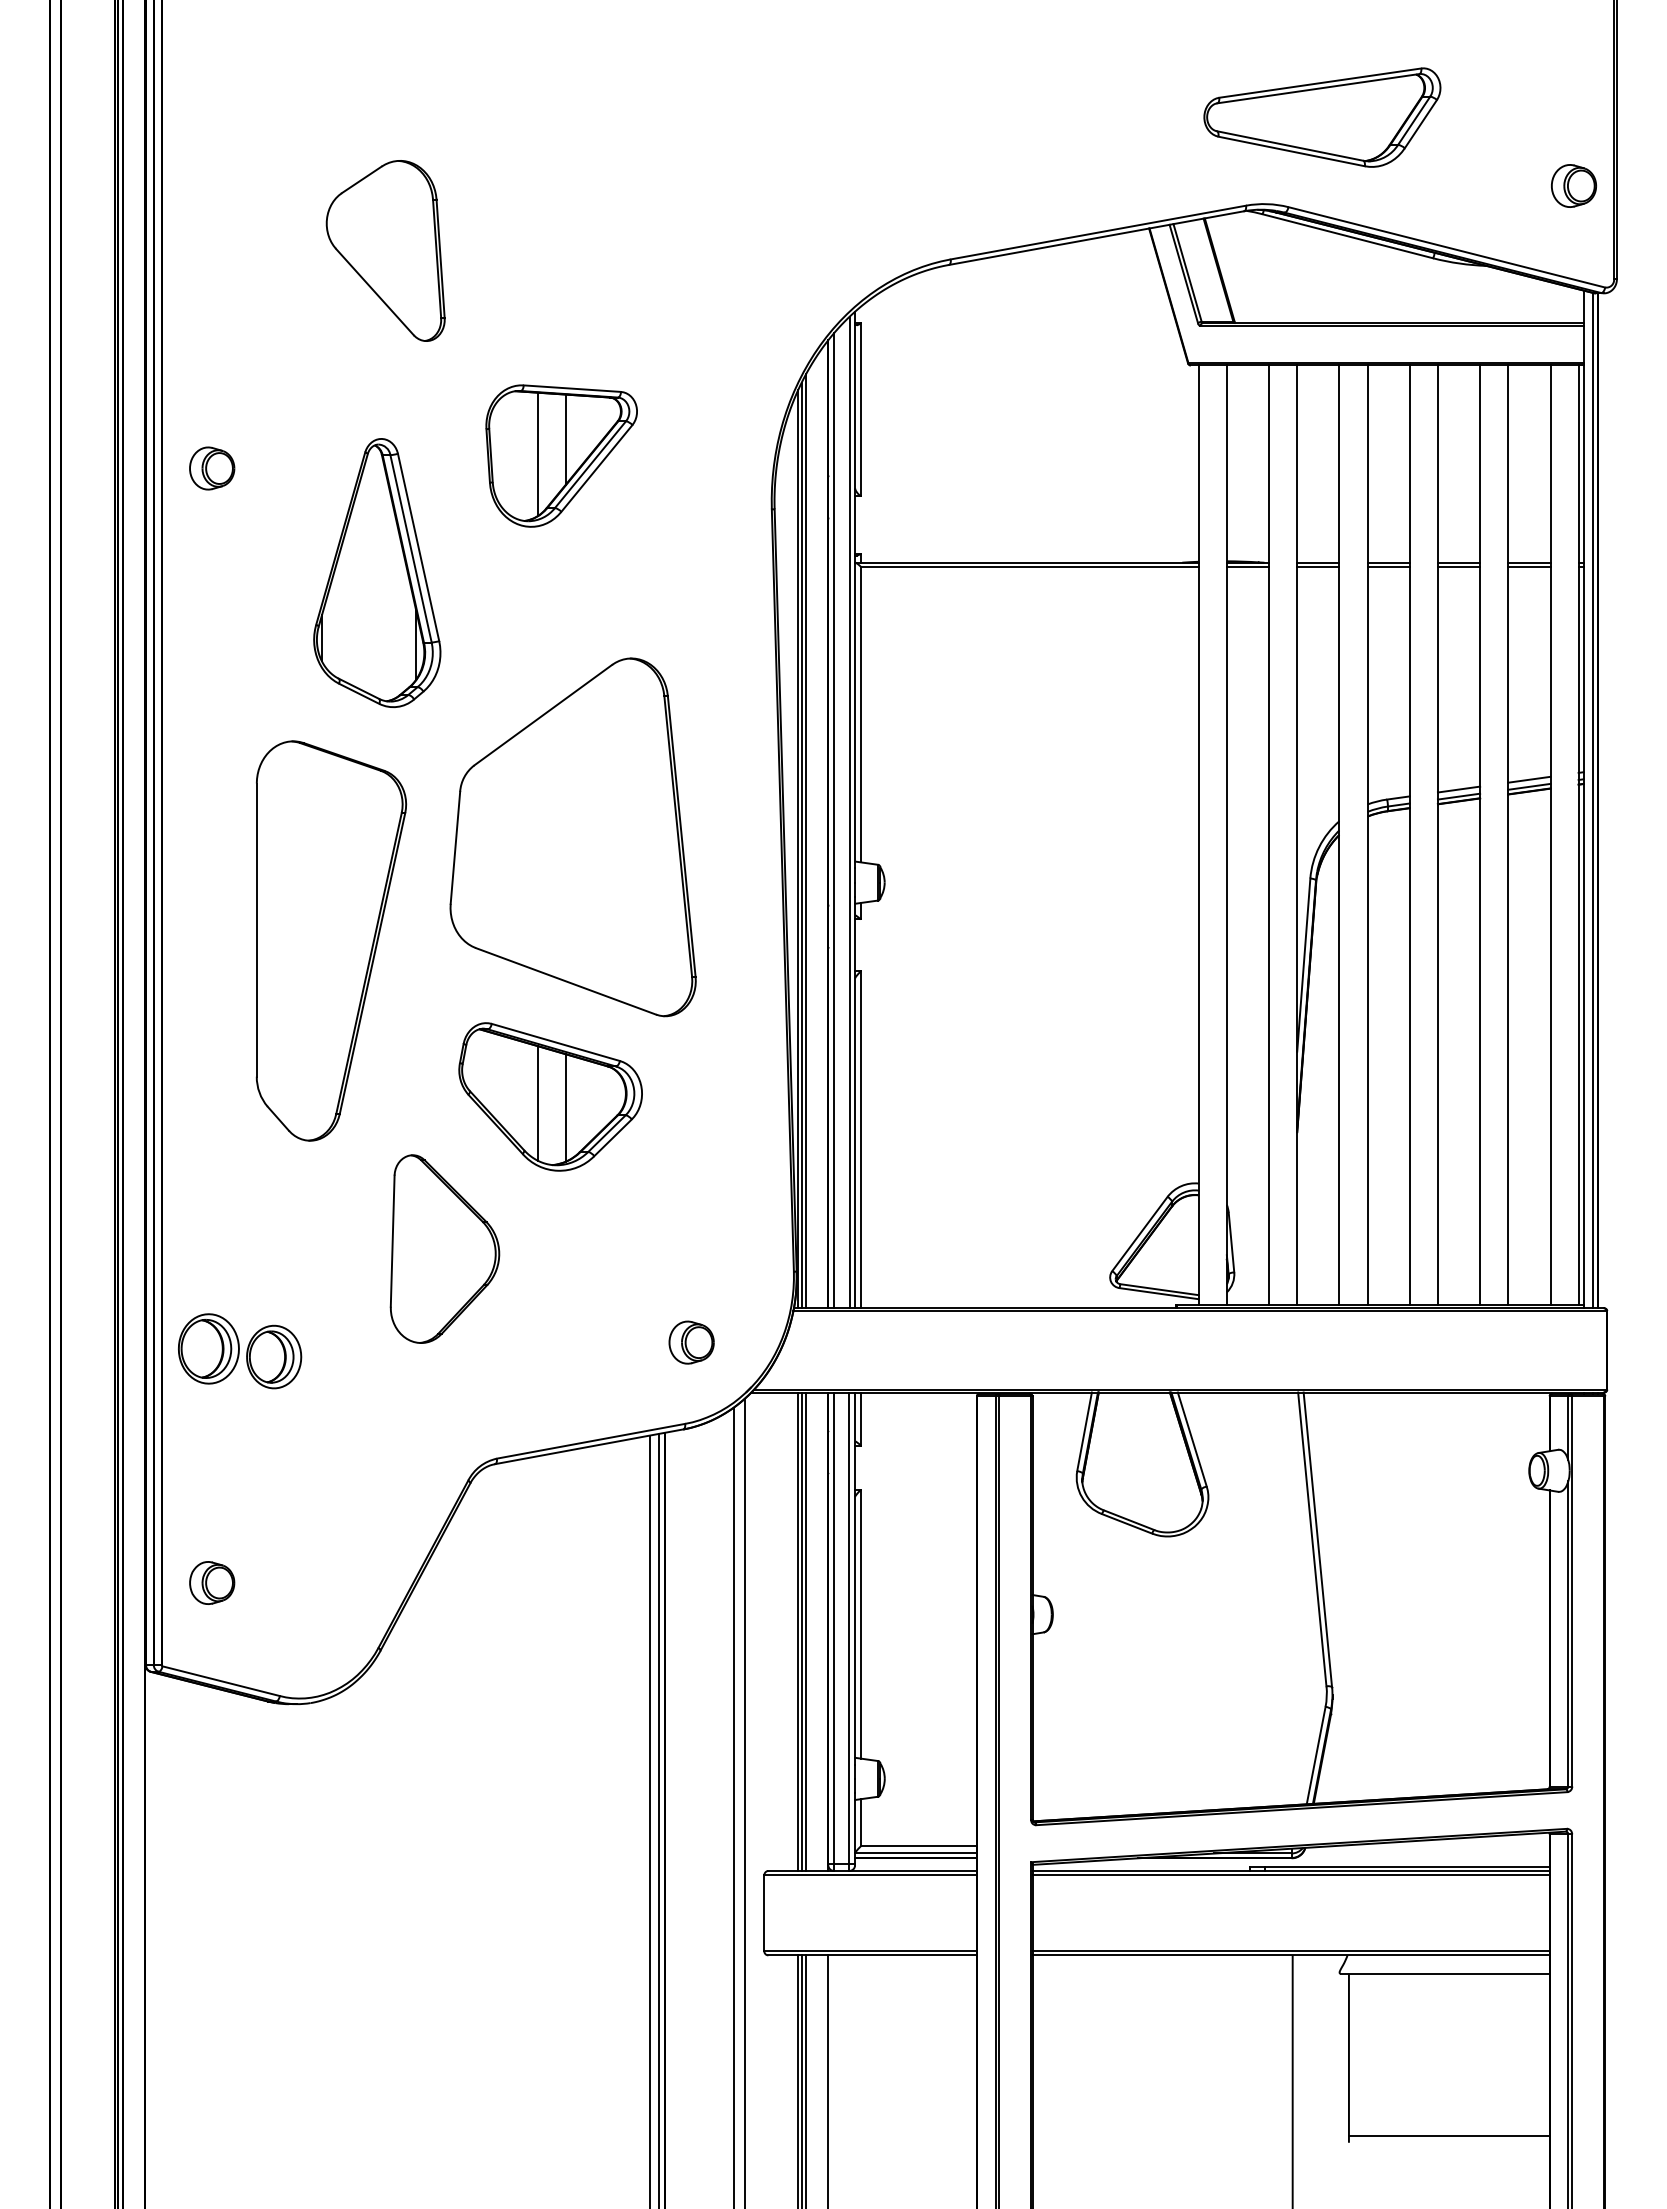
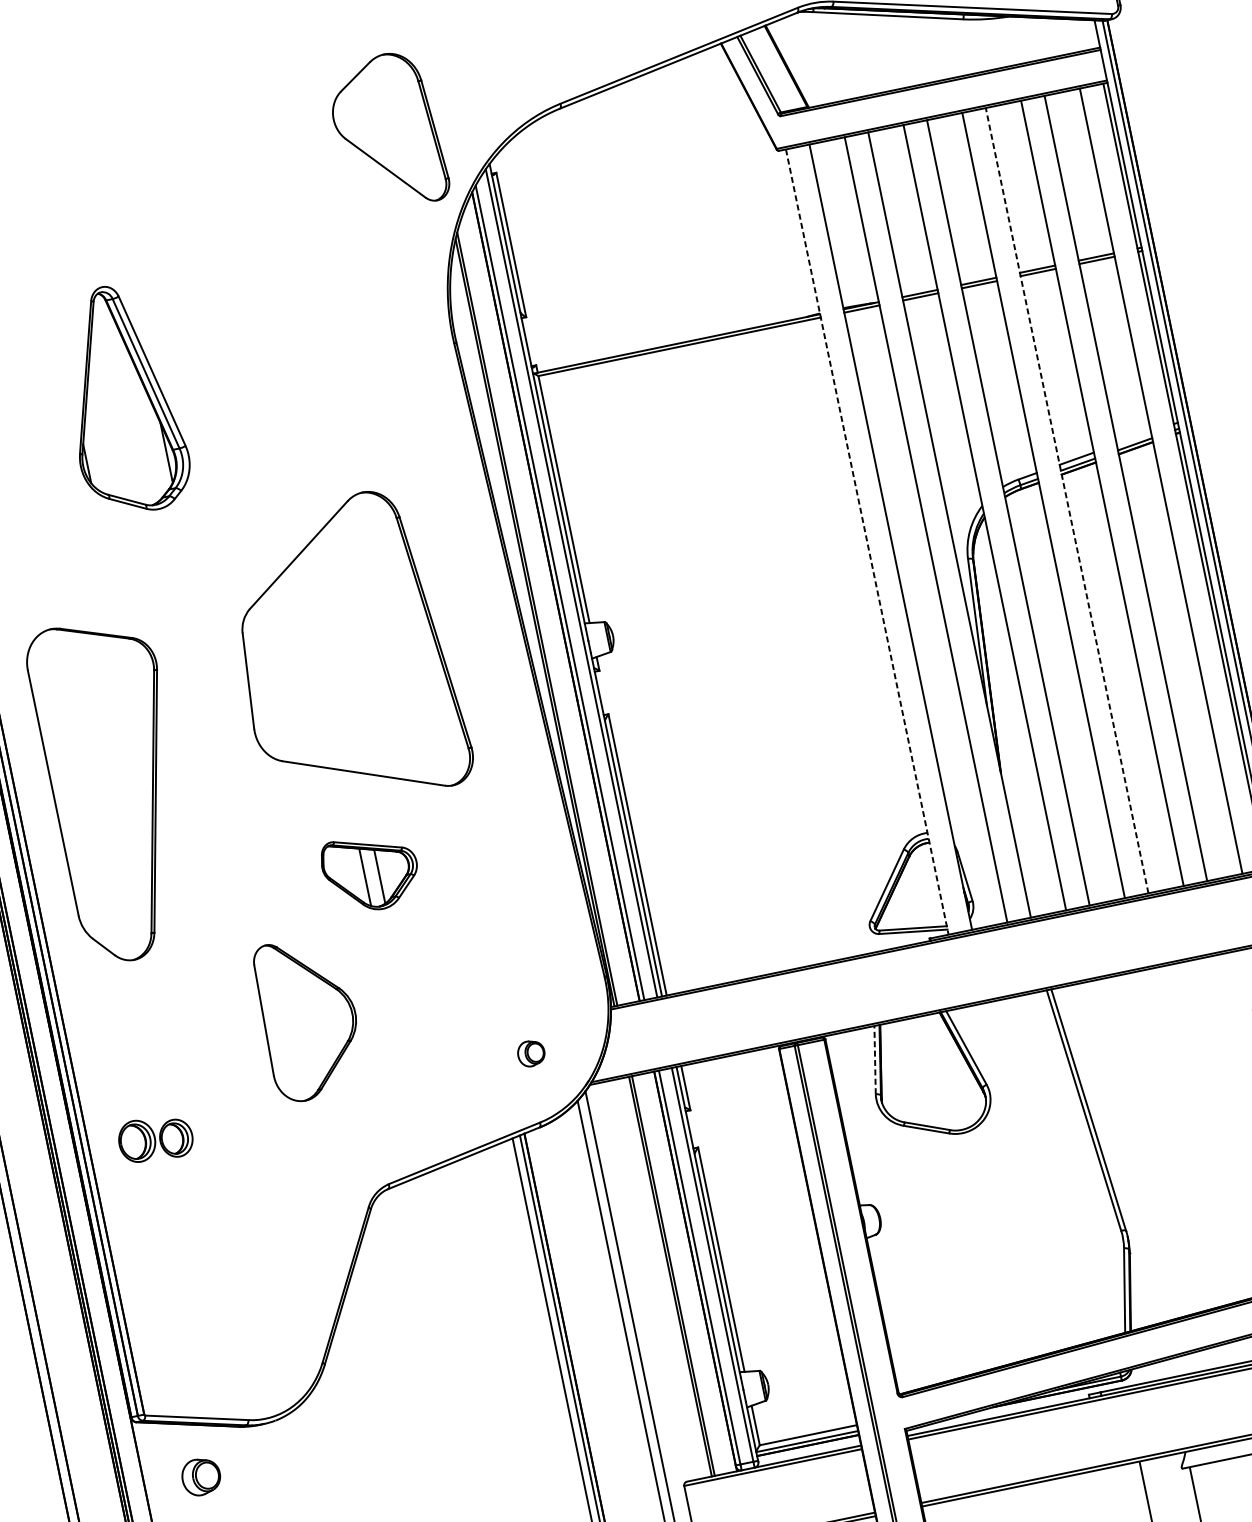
part: (385, 250) -> (387, 131), moved
part: (561, 455) -> (269, 334), removed
part: (377, 572) -> (122, 399), moved
line: (1529, 779) -> (1133, 438), removed
line: (1198, 835) -> (867, 542), solid -> dashed
line: (1437, 835) -> (1066, 500), solid -> dashed
line: (806, 841) -> (540, 615), removed
part: (331, 940) -> (117, 788), moved
part: (550, 1096) -> (370, 872), size x0.6
part: (691, 1342) -> (531, 1053), size x0.7
part: (240, 1351) -> (156, 1139), size x0.7
line: (1084, 1431) -> (874, 1059), solid -> dashed
part: (212, 1582) -> (201, 1476), moved
line: (806, 1631) -> (677, 1275), removed

